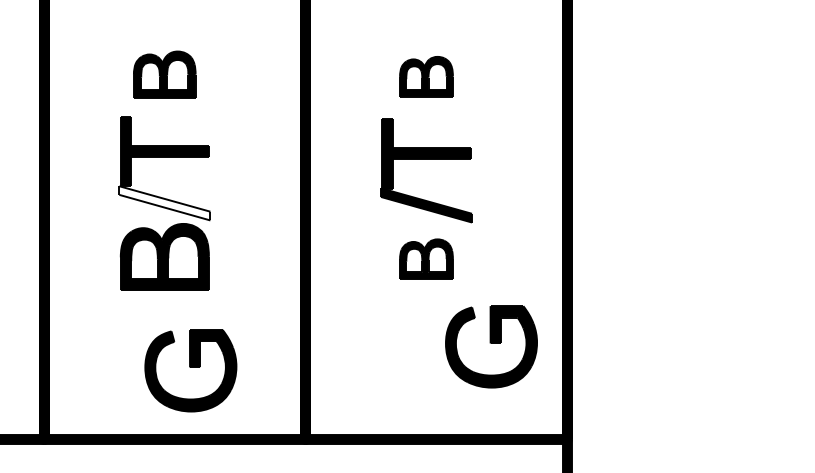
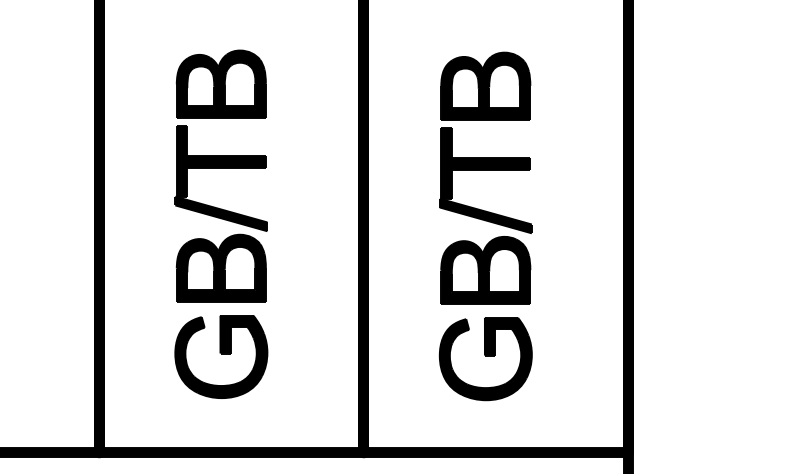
part: (164, 74) -> (220, 83), size x1.43
part: (426, 76) -> (485, 85), size x1.67
fill: (164, 203) -> (220, 214), added
part: (426, 259) -> (485, 270), size x1.67
part: (491, 346) -> (485, 358), moved
part: (190, 370) -> (220, 356), moved

